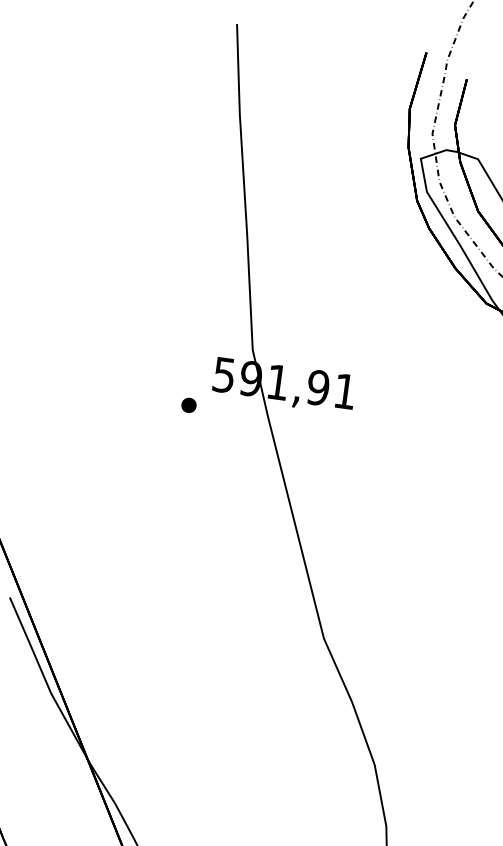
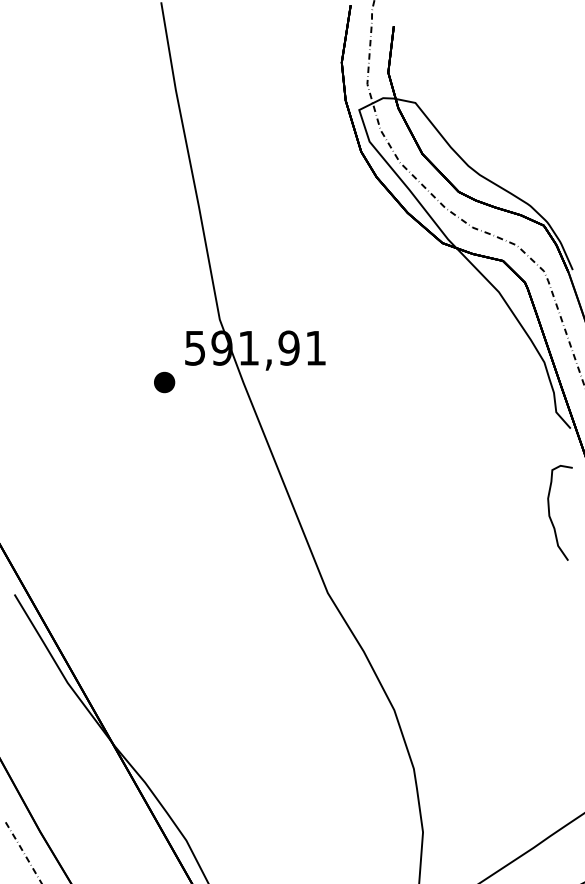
part: (188, 405) -> (164, 382), size x1.4

